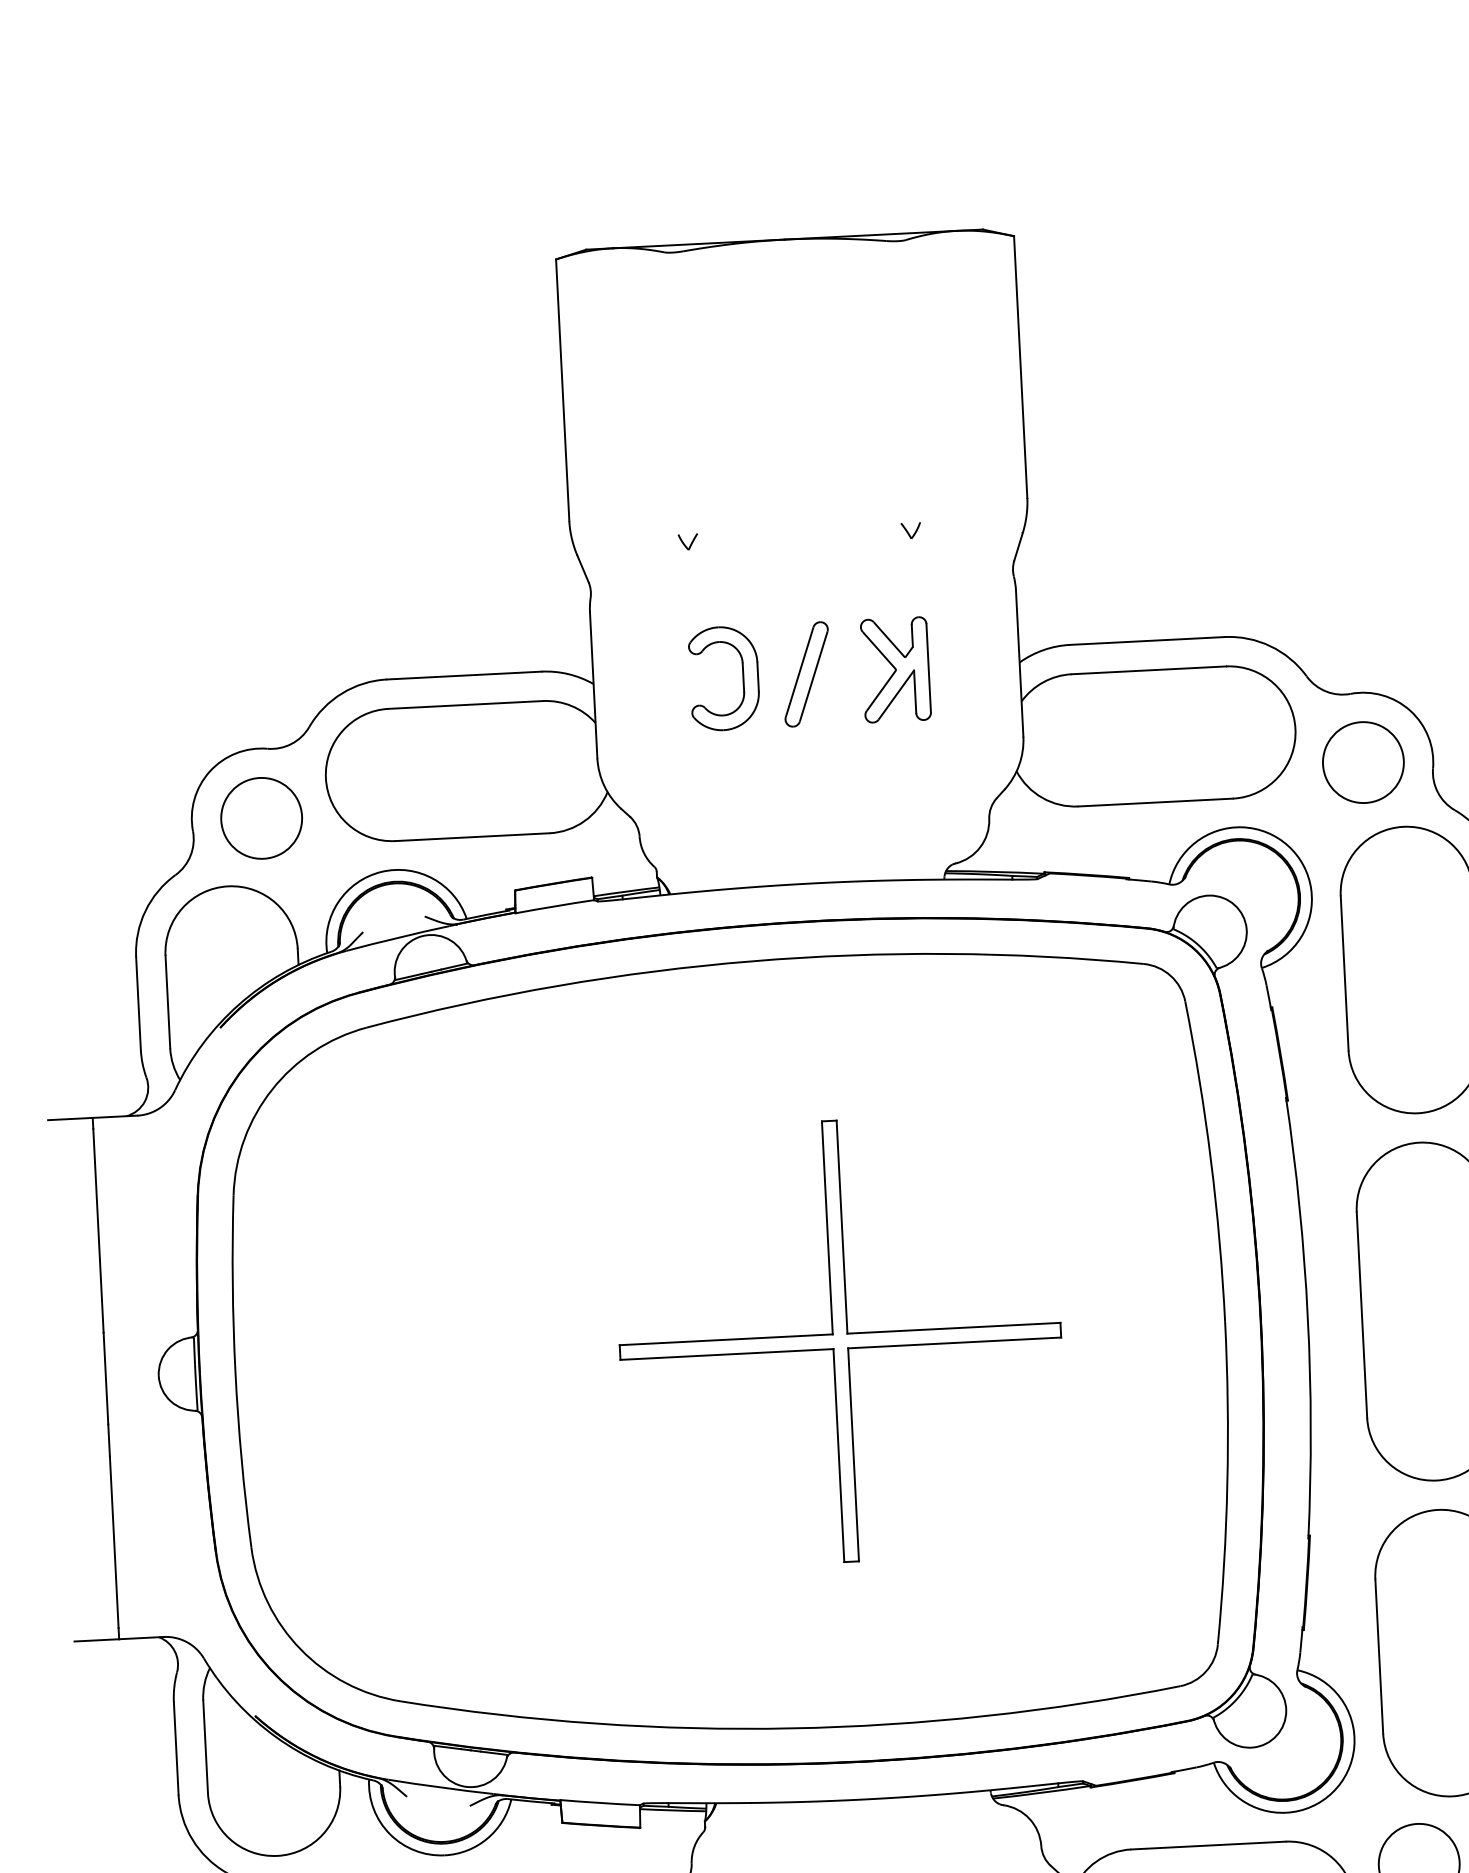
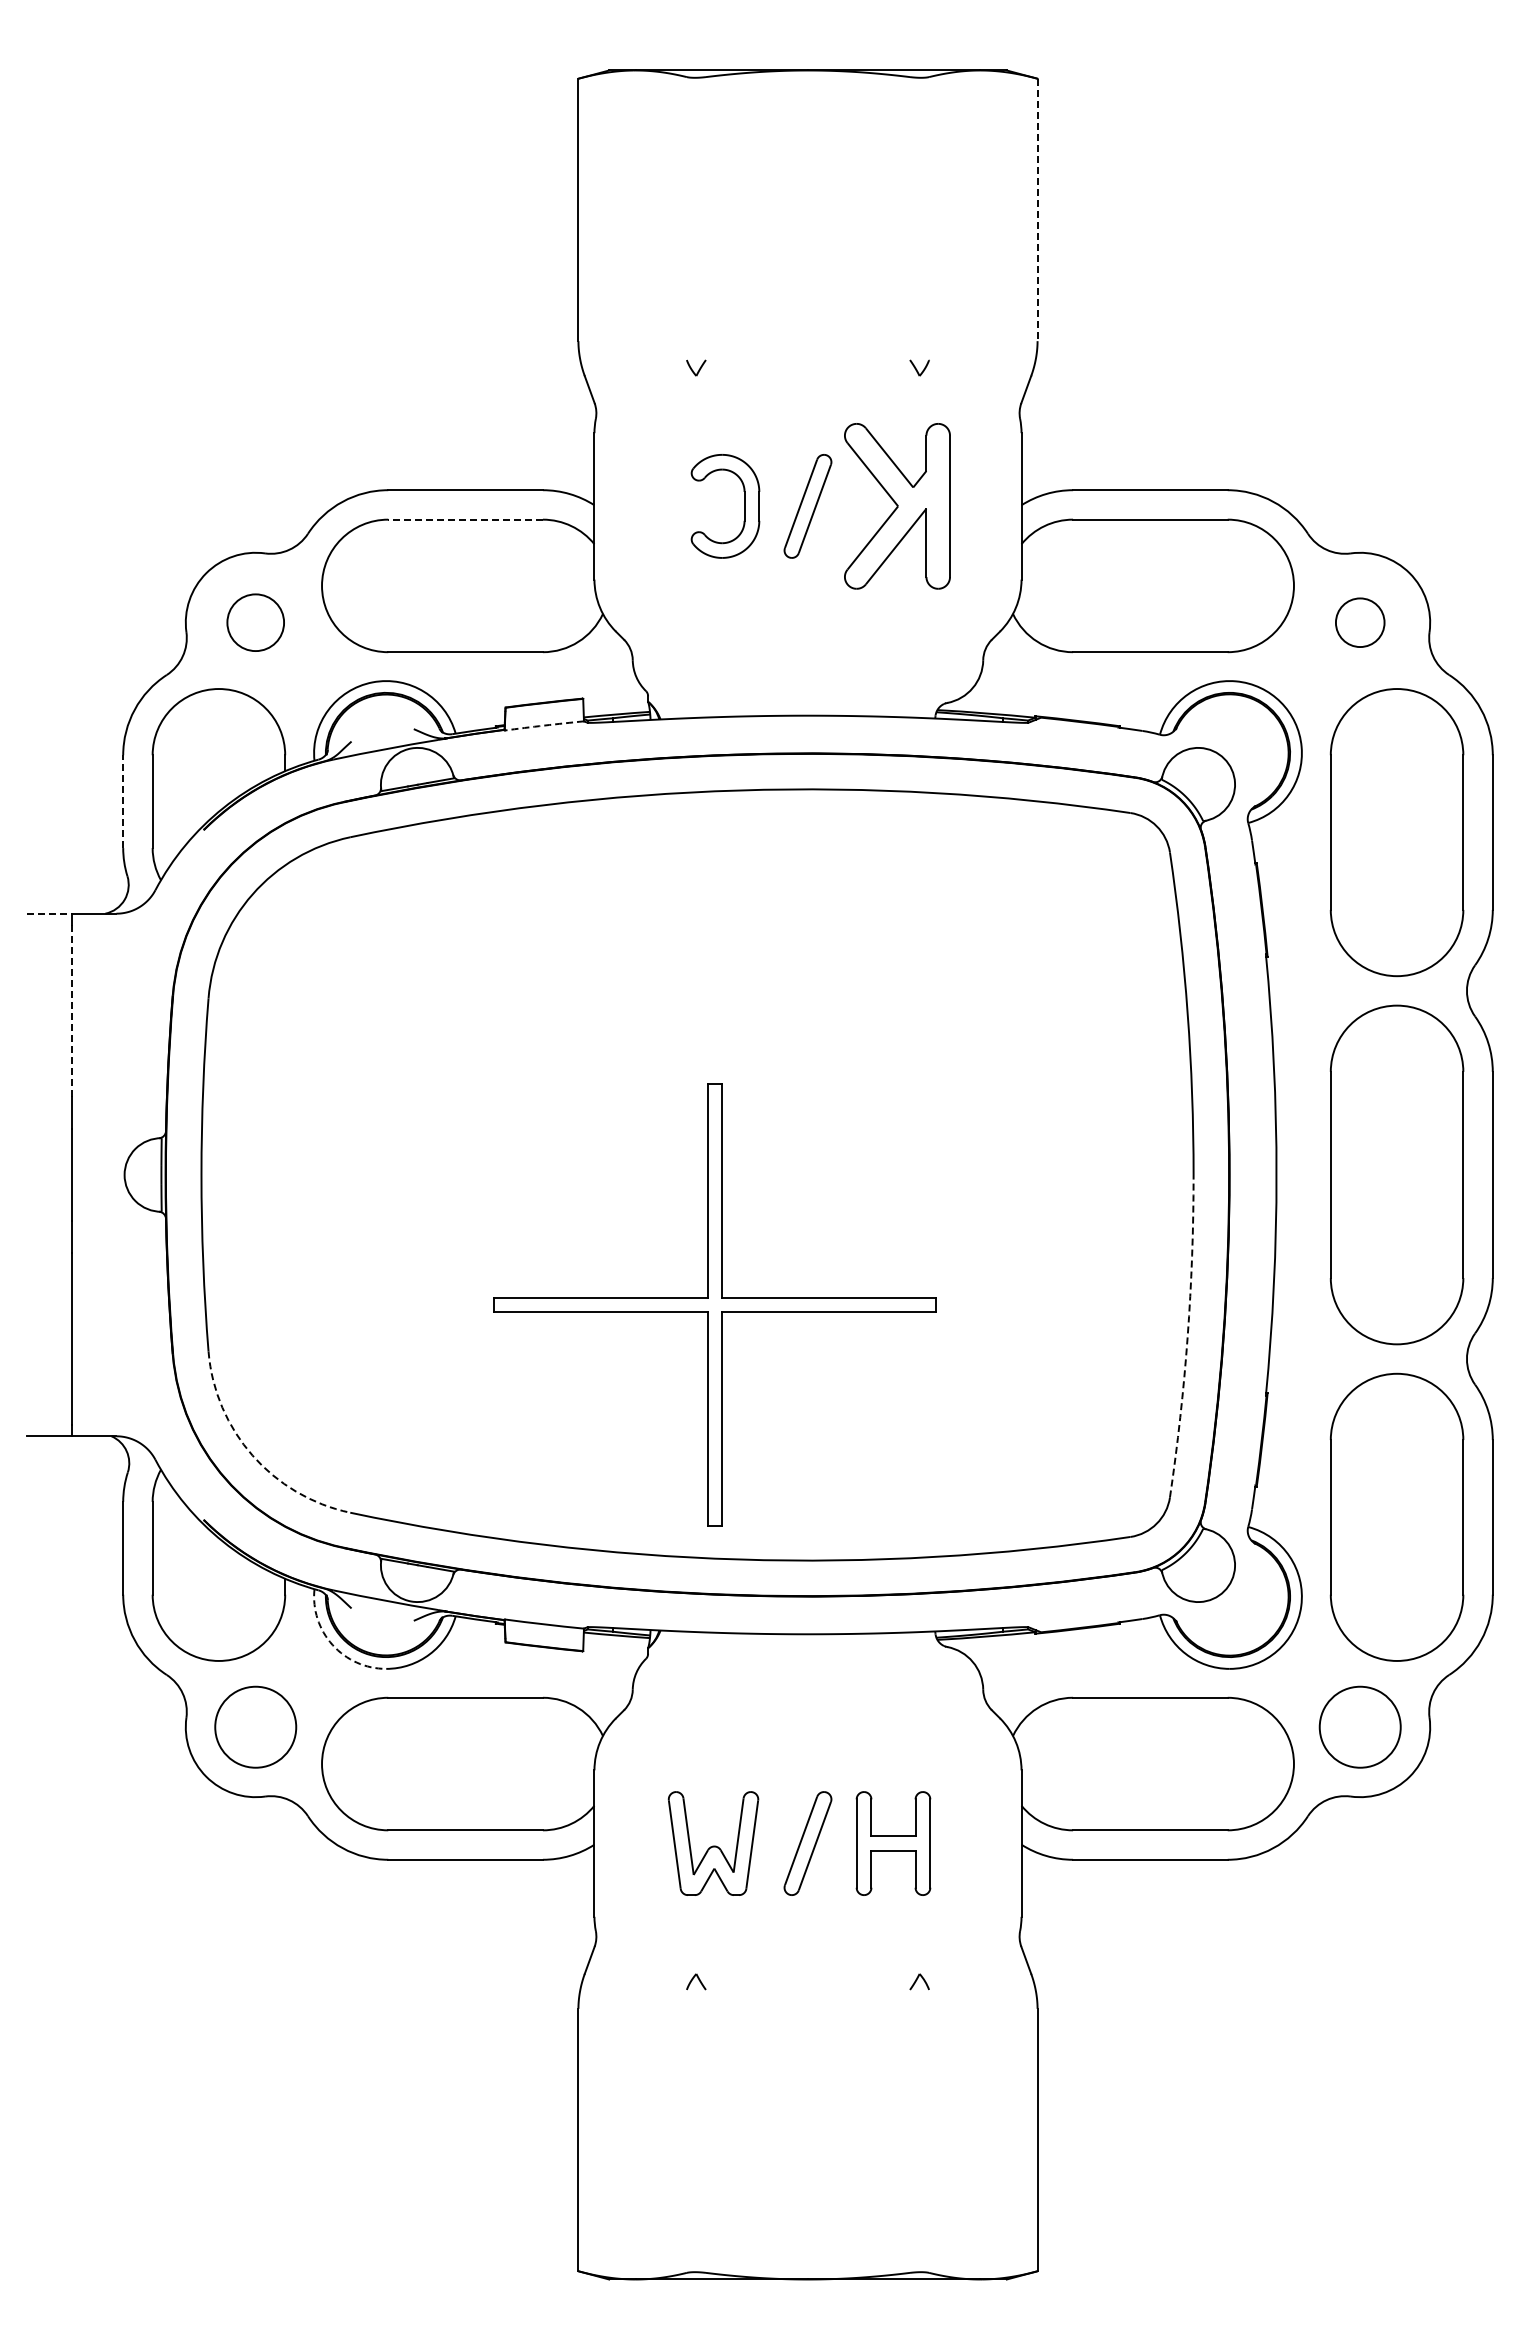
line: (1020, 367) -> (1037, 210), solid -> dashed
part: (895, 670) -> (897, 506), size x1.6
line: (465, 704) -> (465, 519), solid -> dashed
circle: (1362, 762) -> (1359, 622), size x0.6
circle: (261, 818) -> (255, 622), size x0.7
arc: (554, 906) -> (544, 725), solid -> dashed
line: (138, 1003) -> (123, 801), solid -> dashed
line: (70, 1118) -> (49, 913), solid -> dashed
line: (97, 1215) -> (71, 1011), solid -> dashed
part: (839, 1340) -> (714, 1304), moved
arc: (1227, 1483) -> (1187, 1336), solid -> dashed
arc: (300, 1649) -> (252, 1455), solid -> dashed
arc: (389, 1834) -> (332, 1645), solid -> dashed

